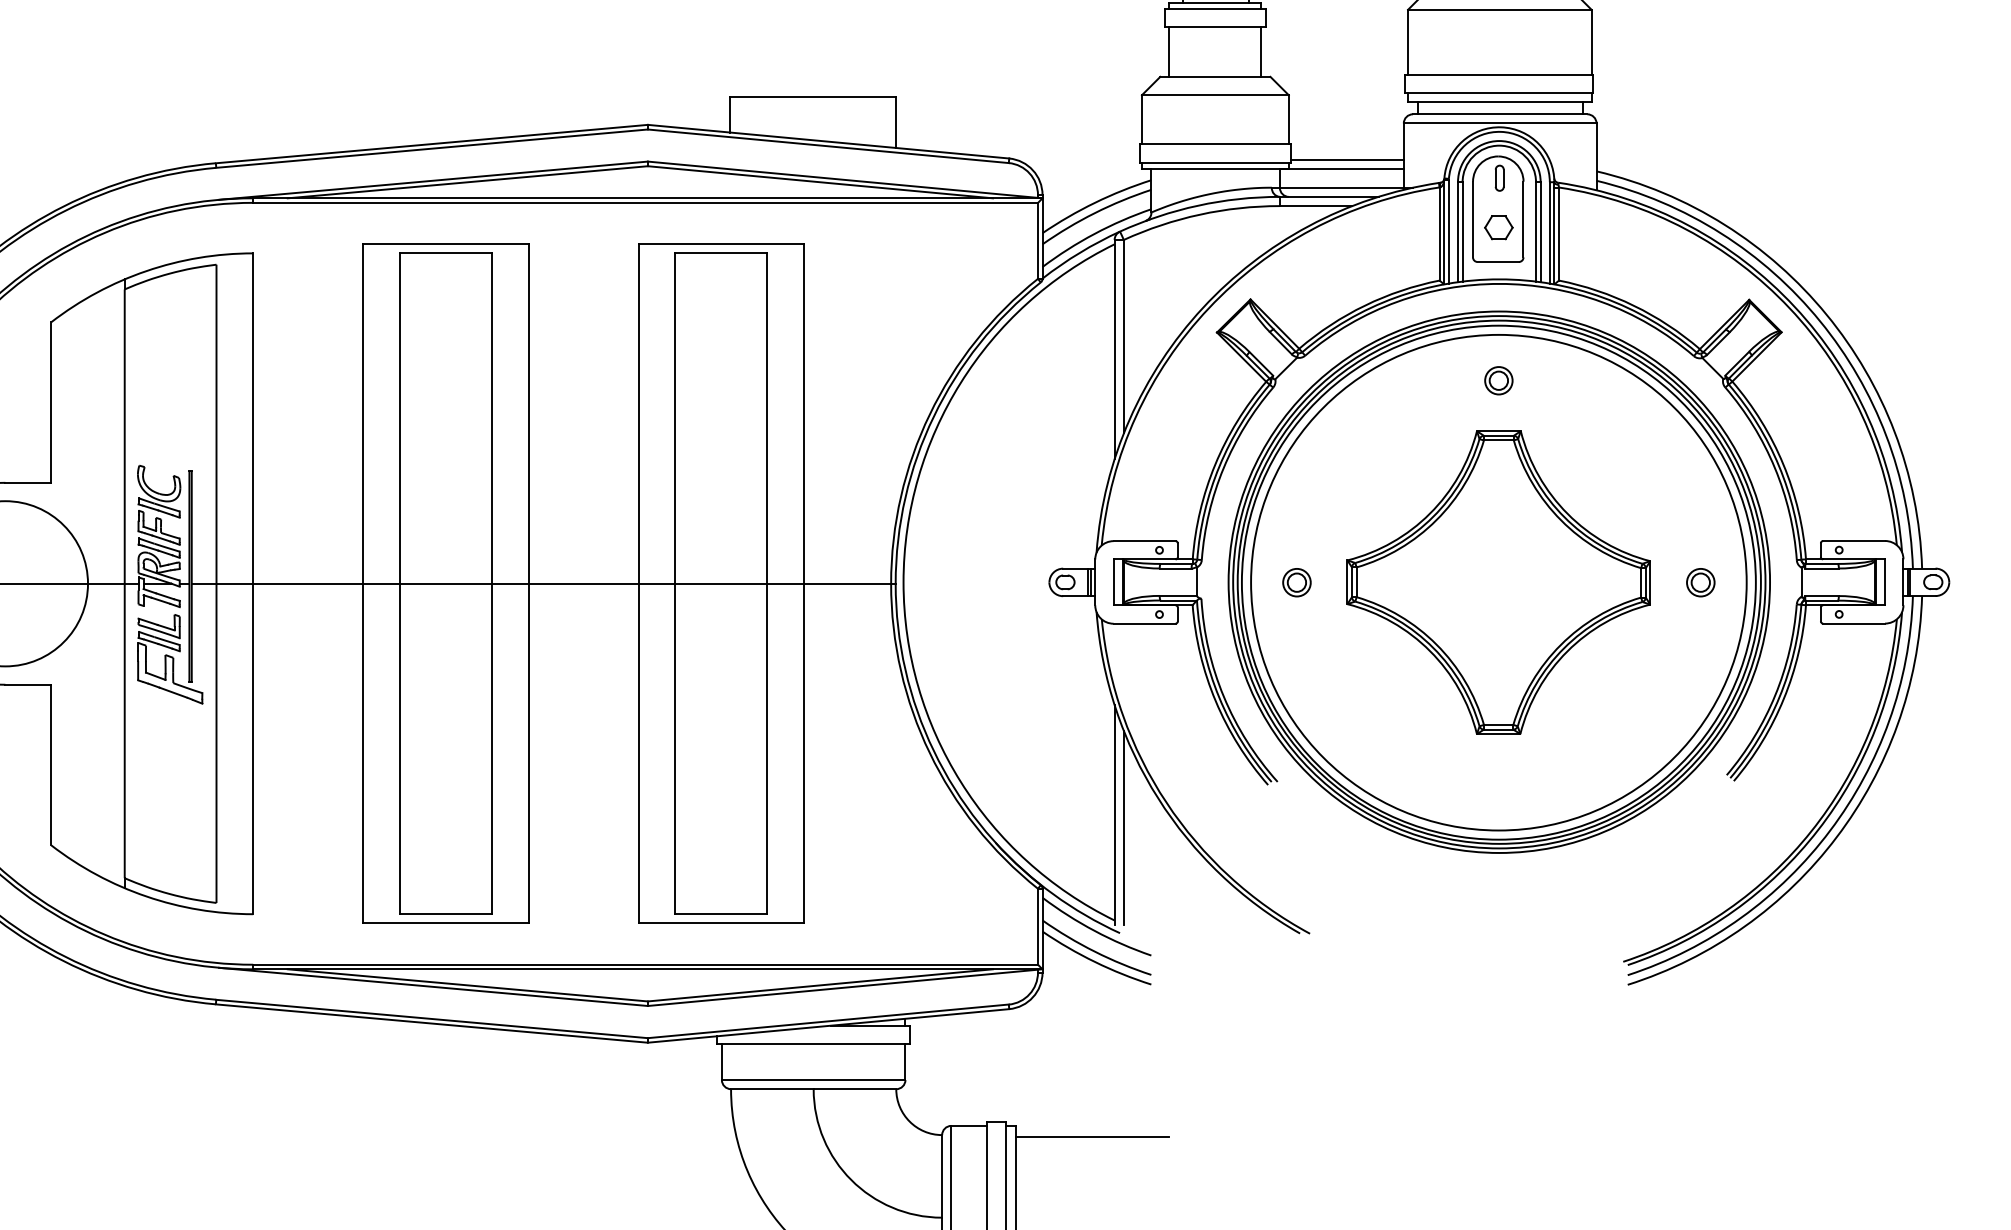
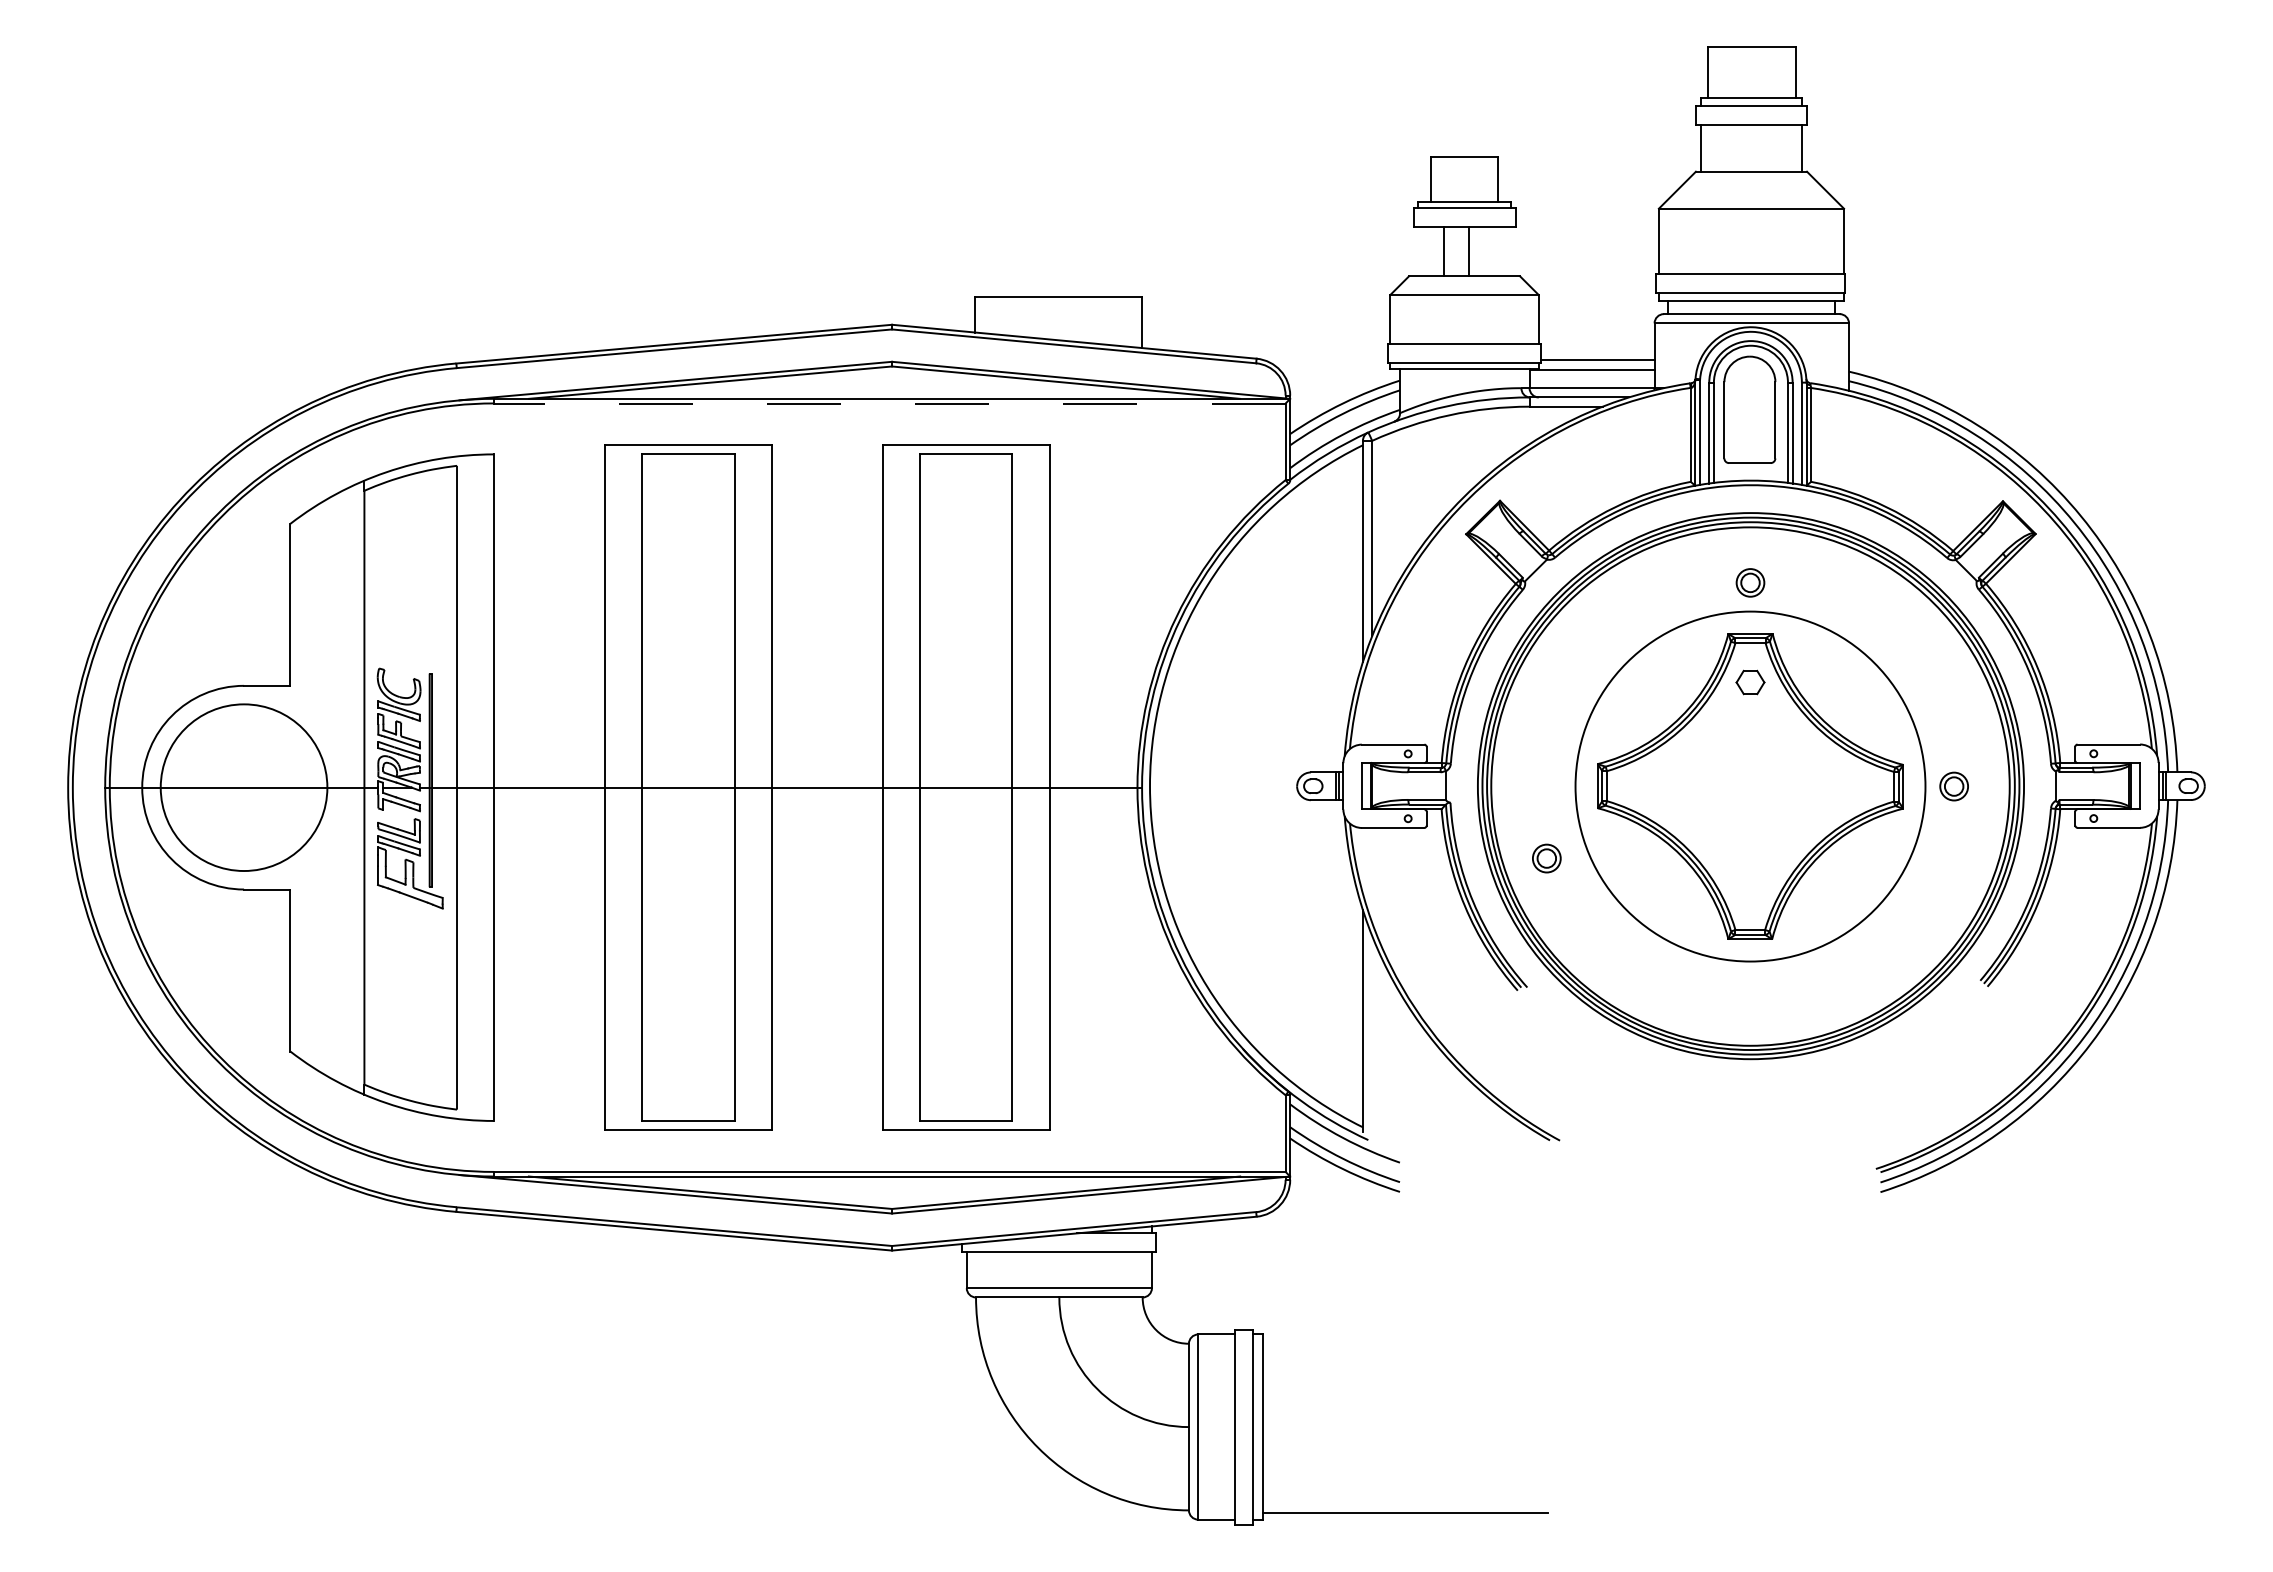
line: (1169, 52) -> (1469, 251), moved
line: (1260, 52) -> (1443, 251), moved
part: (1499, 178) -> (1751, 378), removed
line: (645, 202) -> (889, 403), solid -> dashed
part: (1498, 227) -> (1750, 682), moved
part: (1296, 582) -> (1546, 858), moved
circle: (1498, 582) -> (1750, 786), size x0.7
line: (1124, 827) -> (1372, 1033), removed
line: (1092, 1136) -> (1340, 1345), removed

